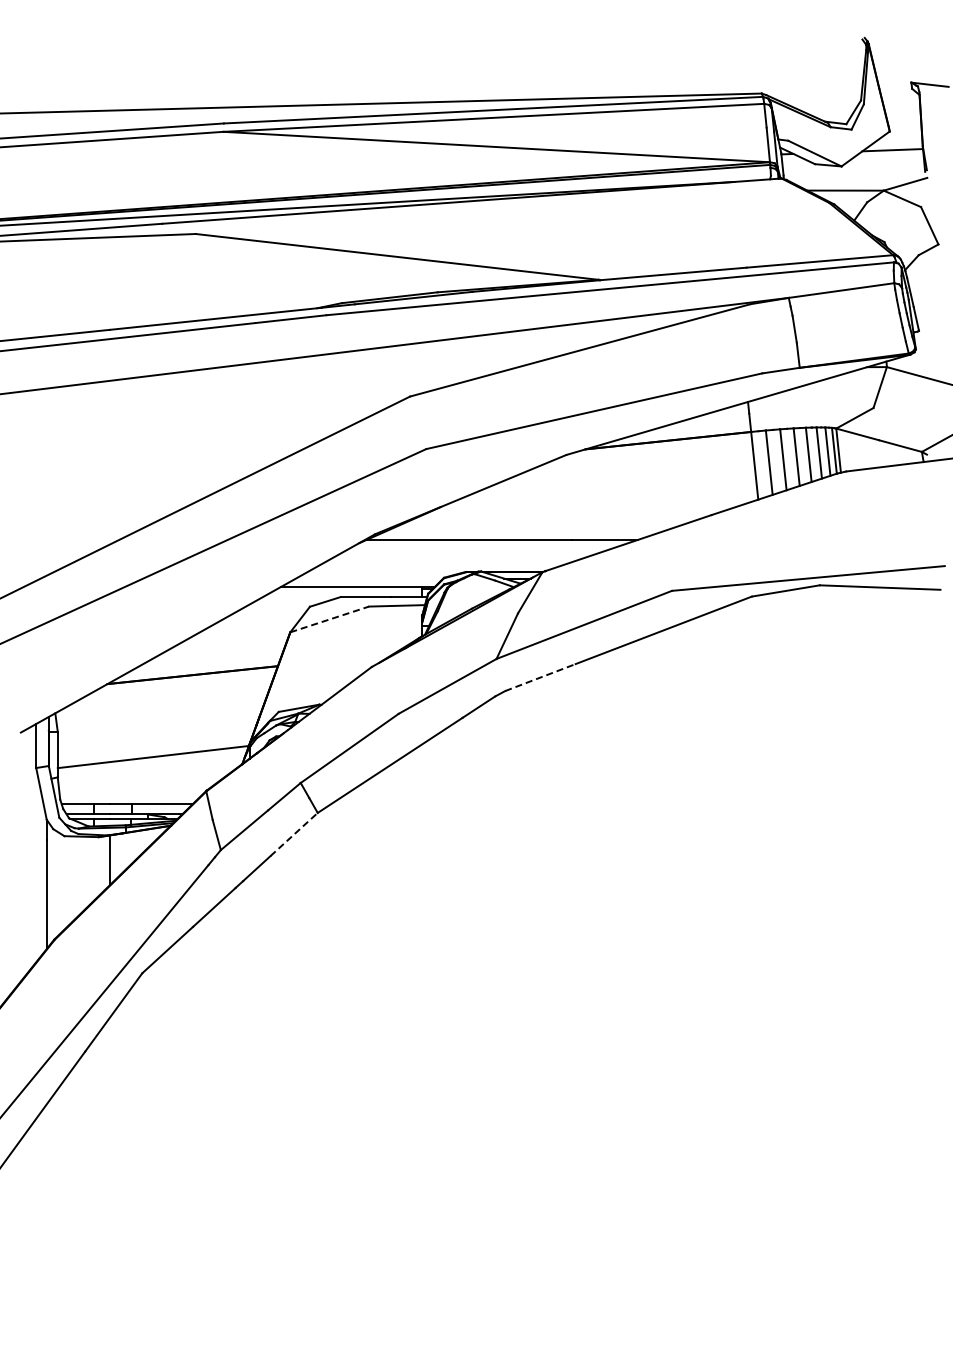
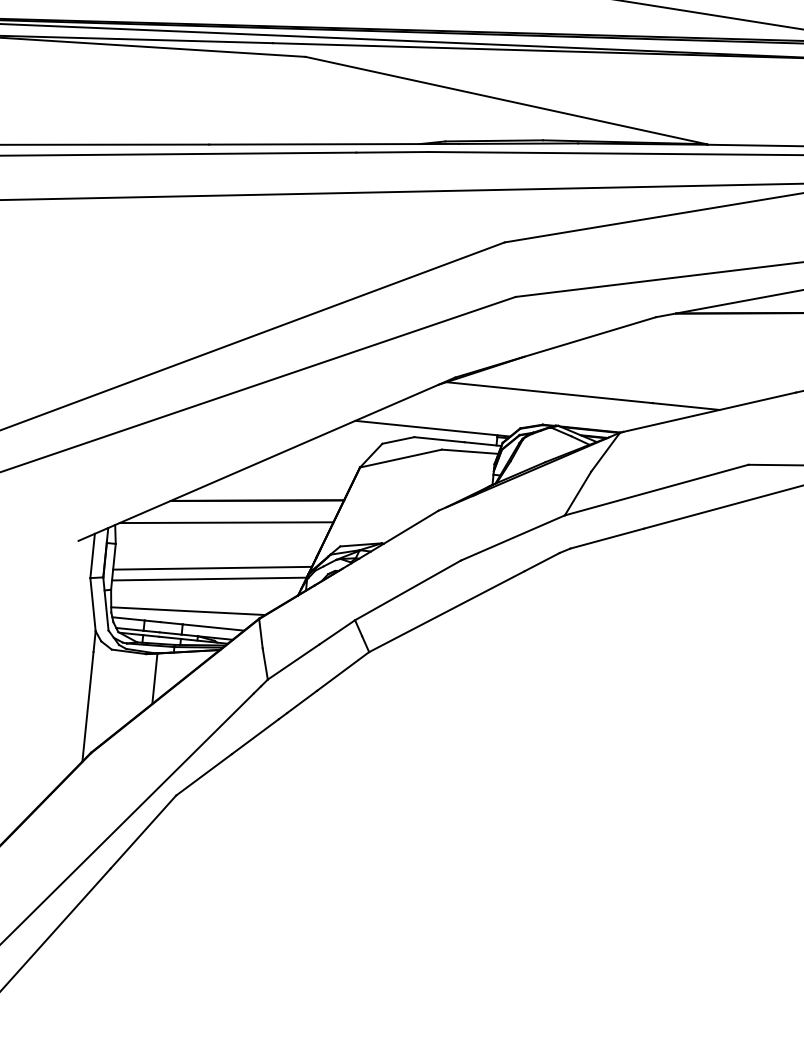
line: (330, 619) -> (401, 458), dashed -> solid
line: (540, 677) -> (607, 538), dashed -> solid
line: (164, 699) -> (226, 522), added
line: (155, 745) -> (212, 567), added
line: (135, 790) -> (188, 610), added
line: (294, 834) -> (343, 671), dashed -> solid

